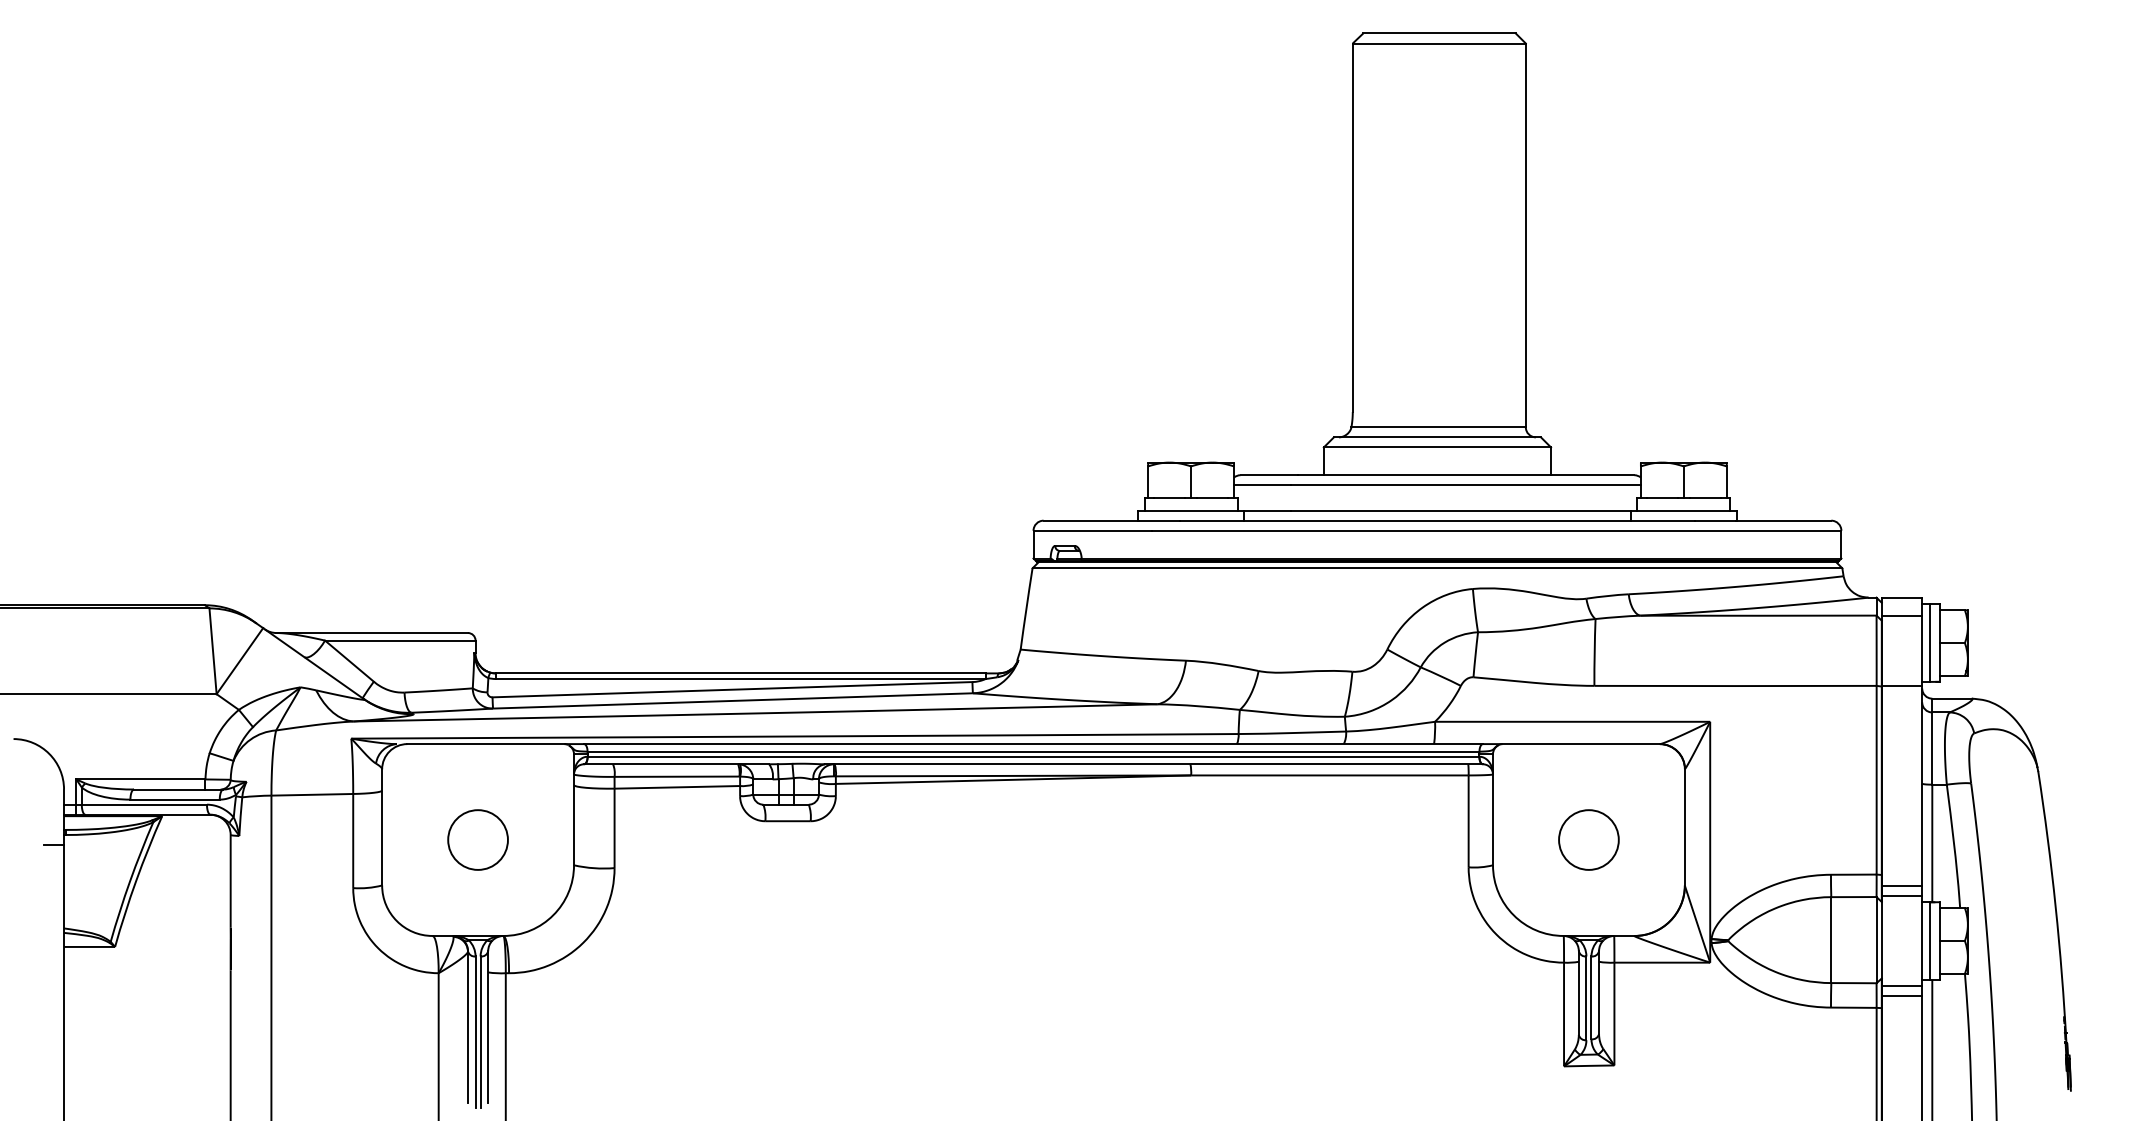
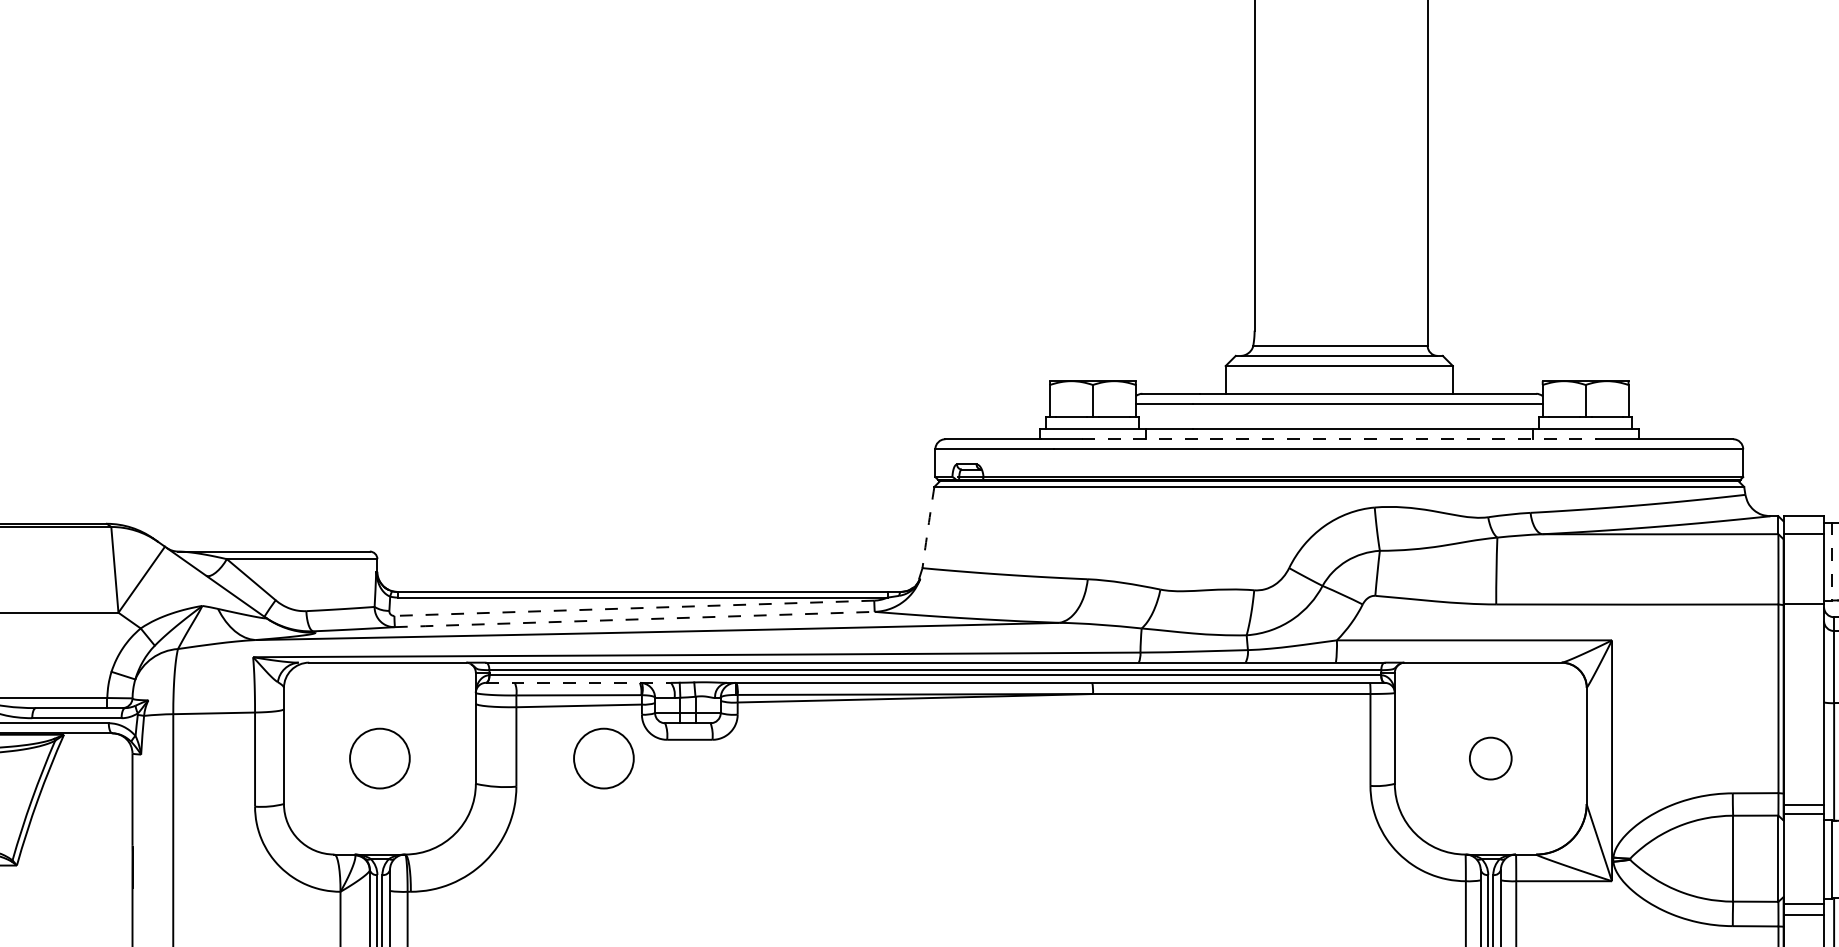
line: (1437, 520) -> (1339, 439), solid -> dashed
arc: (1026, 608) -> (928, 527), solid -> dashed
line: (1930, 643) -> (1832, 562), solid -> dashed
line: (731, 689) -> (633, 608), solid -> dashed
line: (731, 700) -> (633, 619), solid -> dashed
line: (677, 764) -> (579, 683), solid -> dashed
circle: (701, 839) -> (603, 758), added
circle: (1588, 839) -> (1490, 758), size x0.7

